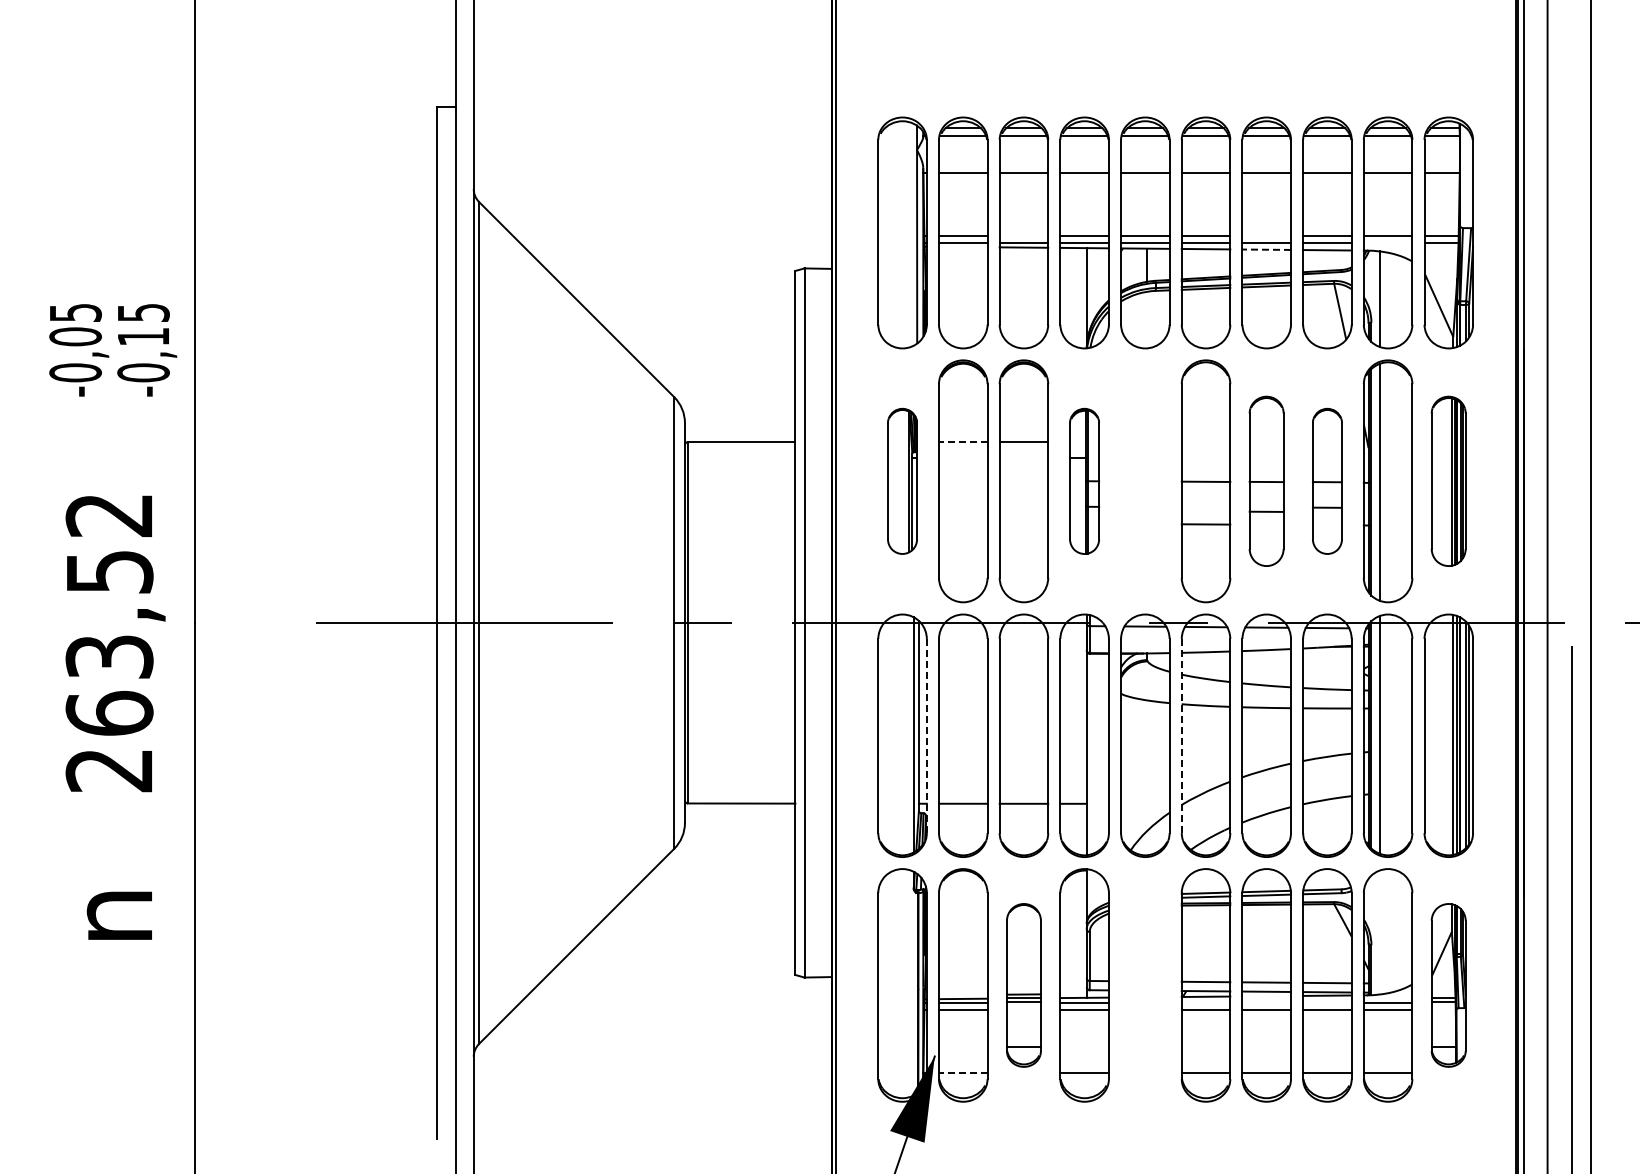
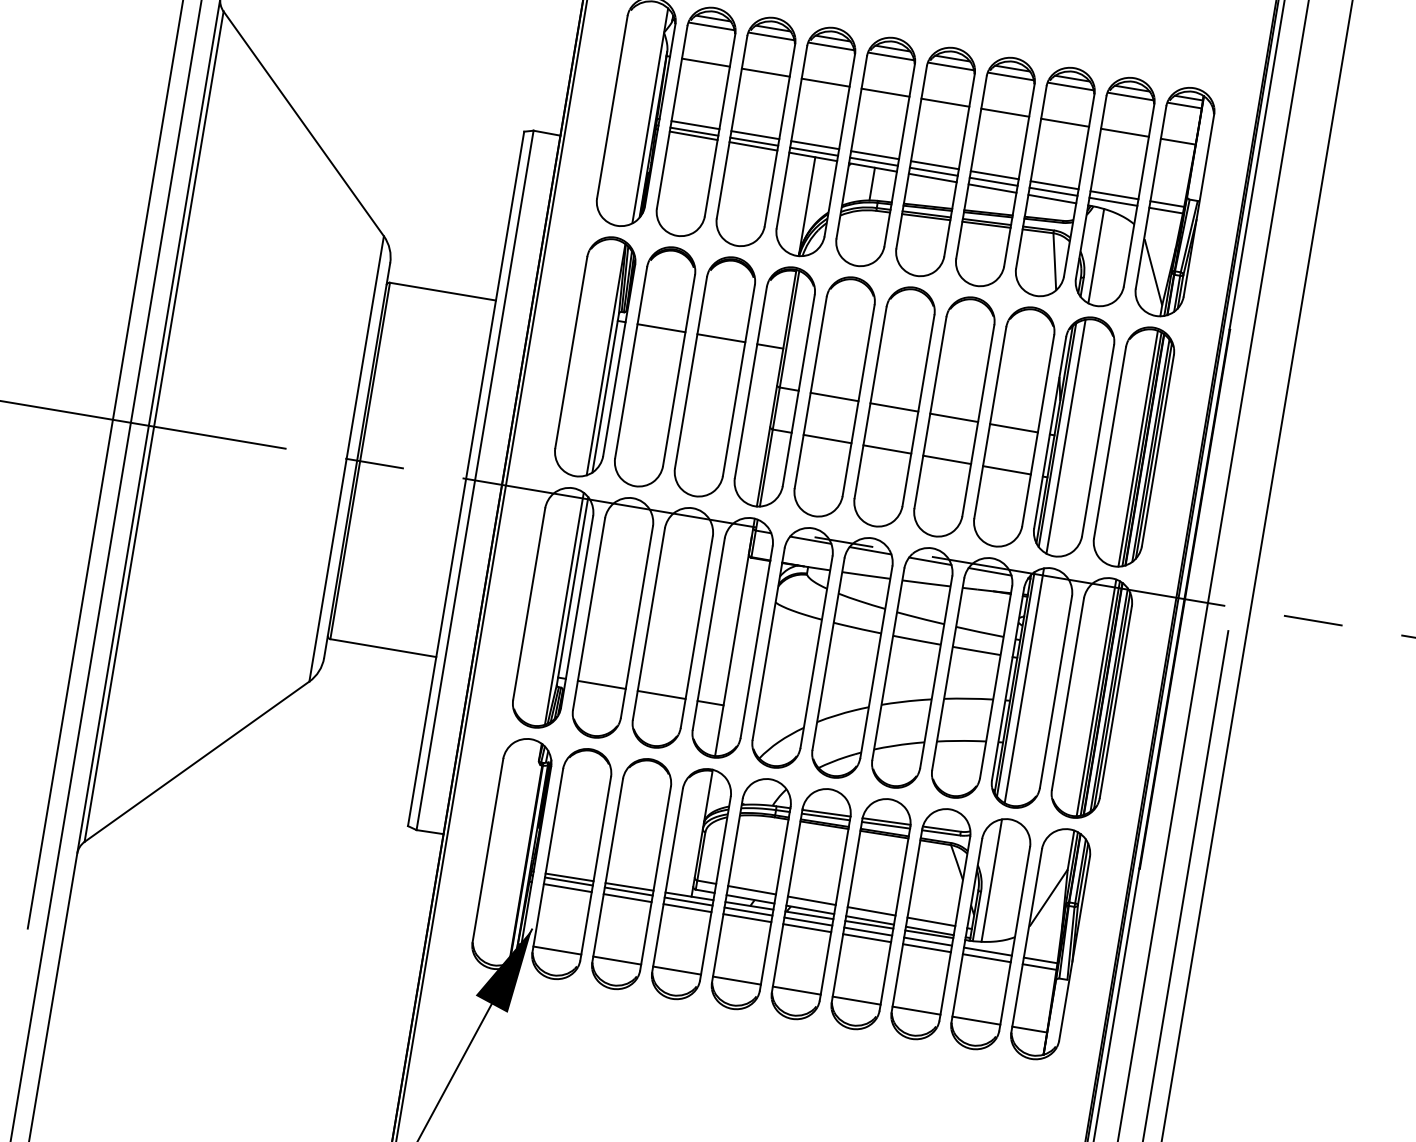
line: (1023, 236) -> (754, 135), added
line: (1266, 236) -> (994, 175), added
line: (1387, 242) -> (1112, 201), added
line: (962, 246) -> (693, 135), added
line: (1266, 249) -> (992, 188), dashed -> solid
line: (962, 442) -> (660, 328), dashed -> solid
part: (902, 481) -> (595, 357), size x1.67
part: (1084, 481) -> (774, 387), size x1.67
part: (1145, 481) -> (834, 397), added
part: (1266, 481) -> (954, 417), size x1.43
part: (1327, 481) -> (1014, 427), size x1.67
part: (1448, 481) -> (1133, 447), size x1.43
line: (926, 735) -> (576, 611), dashed -> solid
line: (1181, 736) -> (828, 654), dashed -> solid
line: (1380, 932) -> (992, 880), added
part: (1023, 985) -> (631, 874), size x1.43
part: (1145, 985) -> (751, 894), added
part: (1448, 985) -> (1050, 944), size x1.43
line: (1266, 996) -> (869, 925), added
line: (1205, 1003) -> (807, 921), added
line: (1266, 1003) -> (867, 931), added
line: (1327, 1003) -> (928, 942), added
line: (962, 1073) -> (556, 950), dashed -> solid

